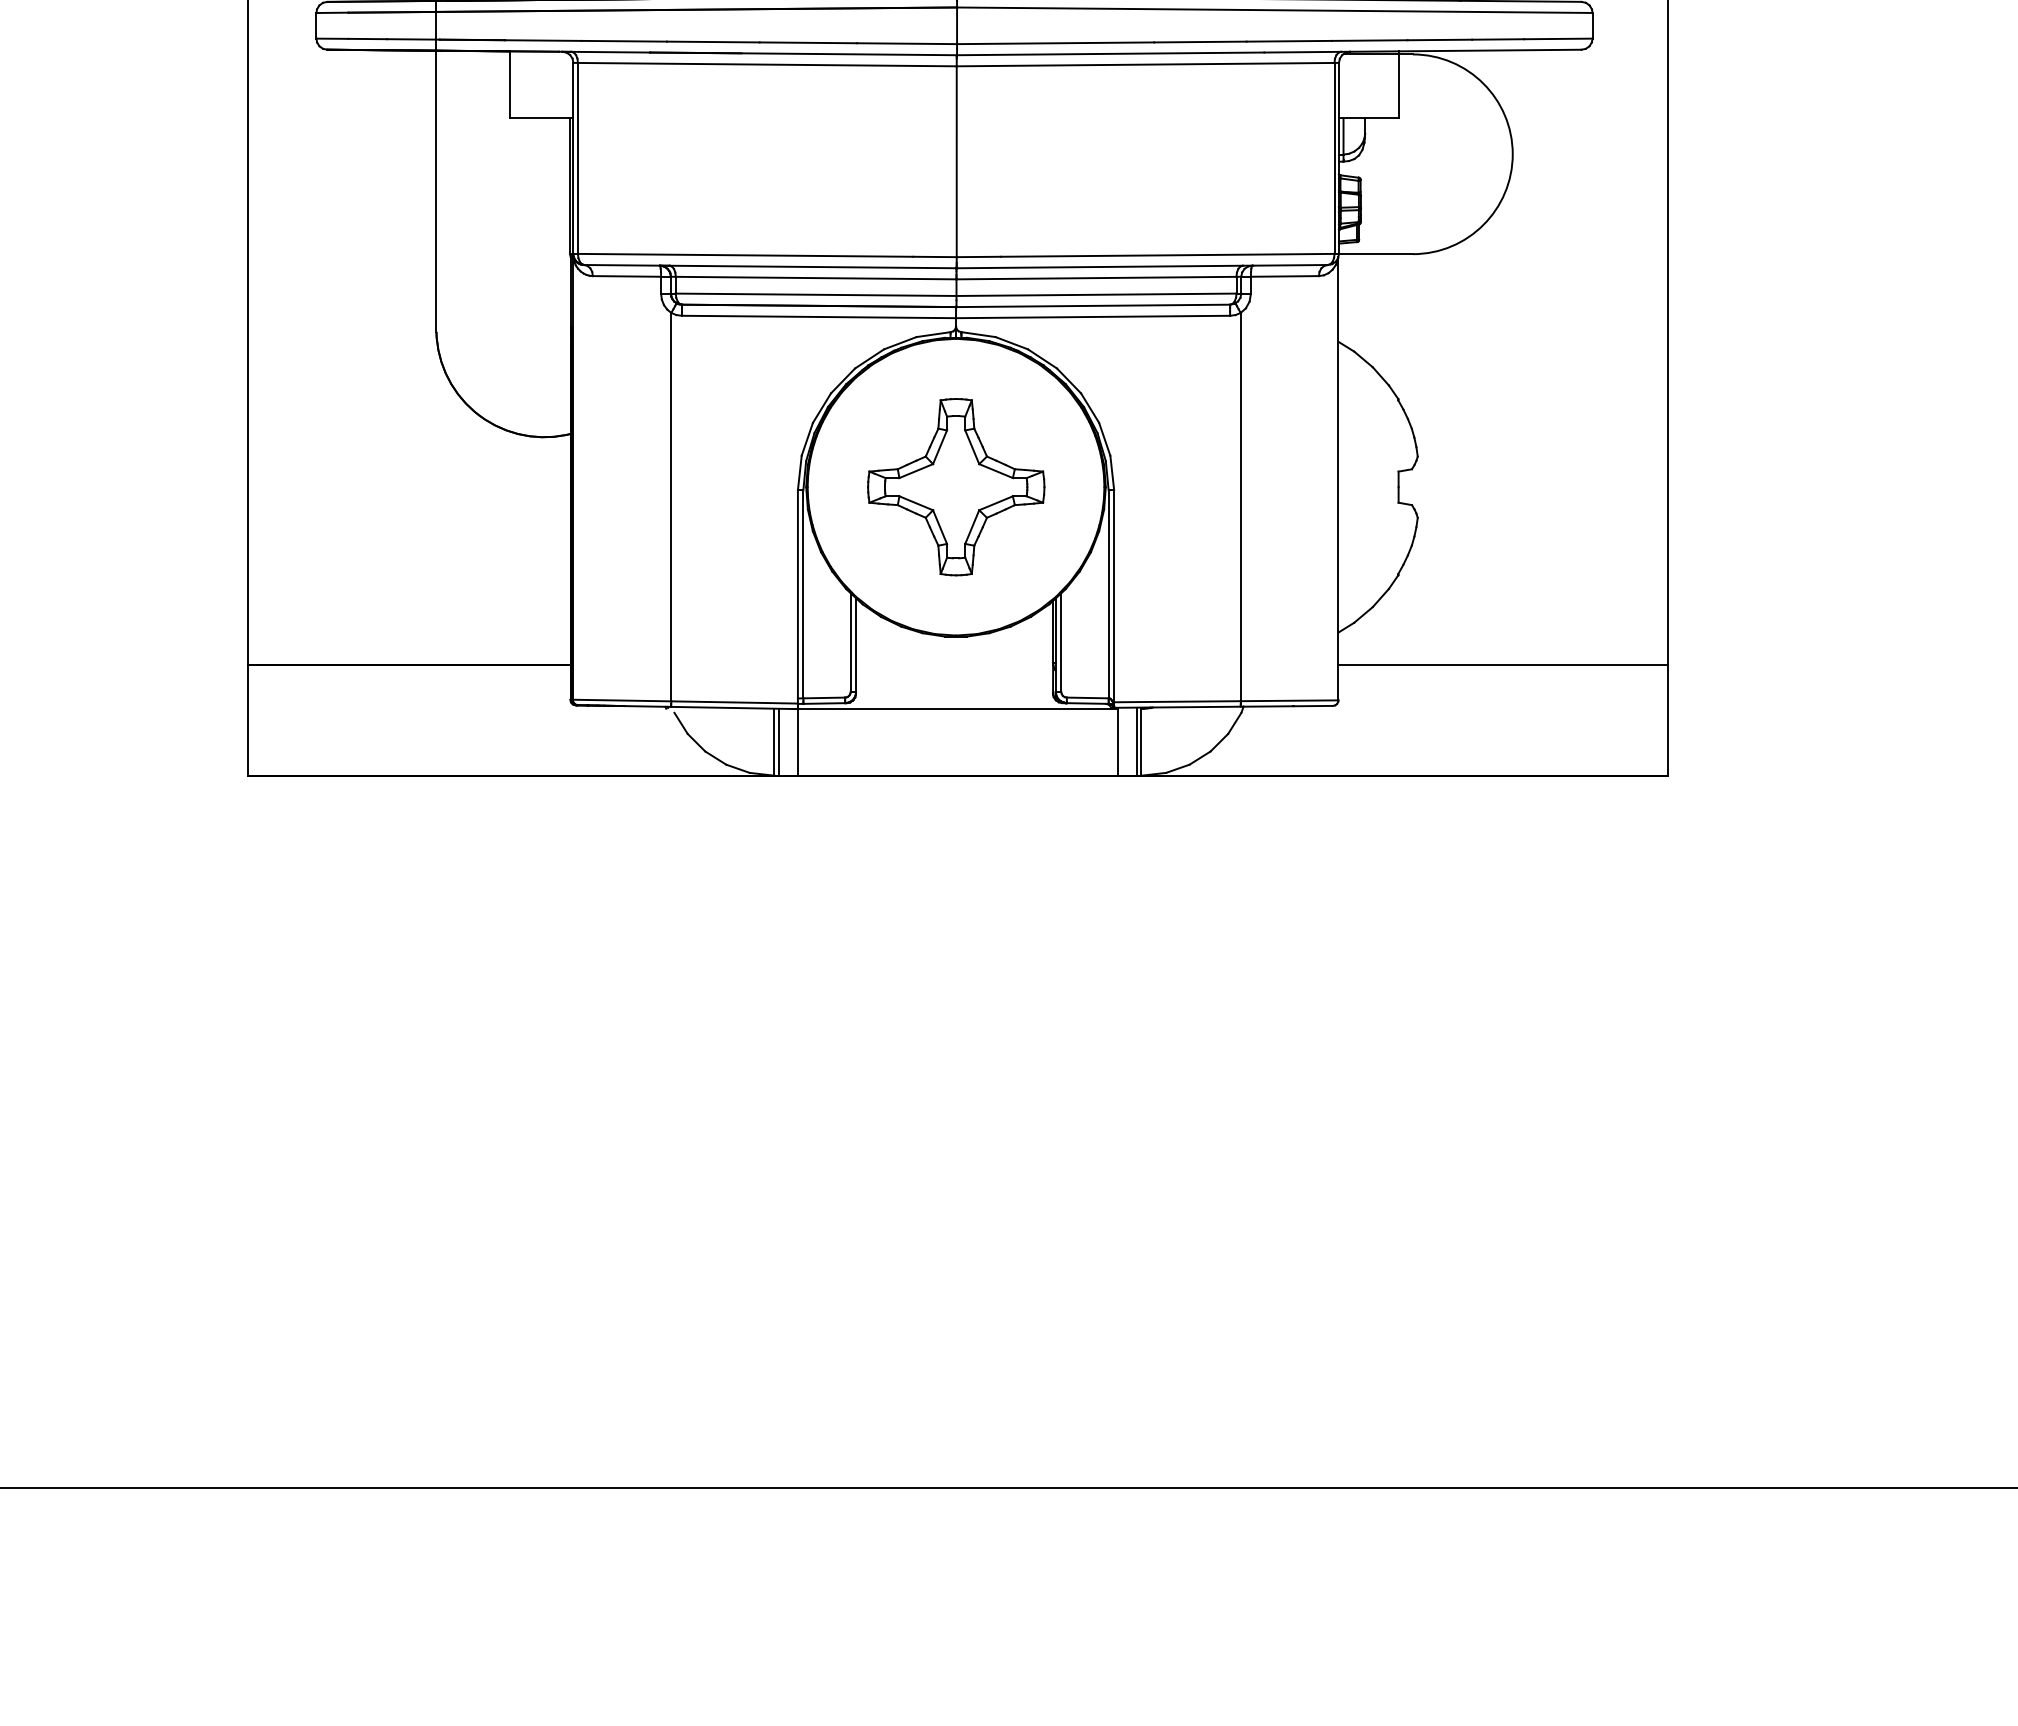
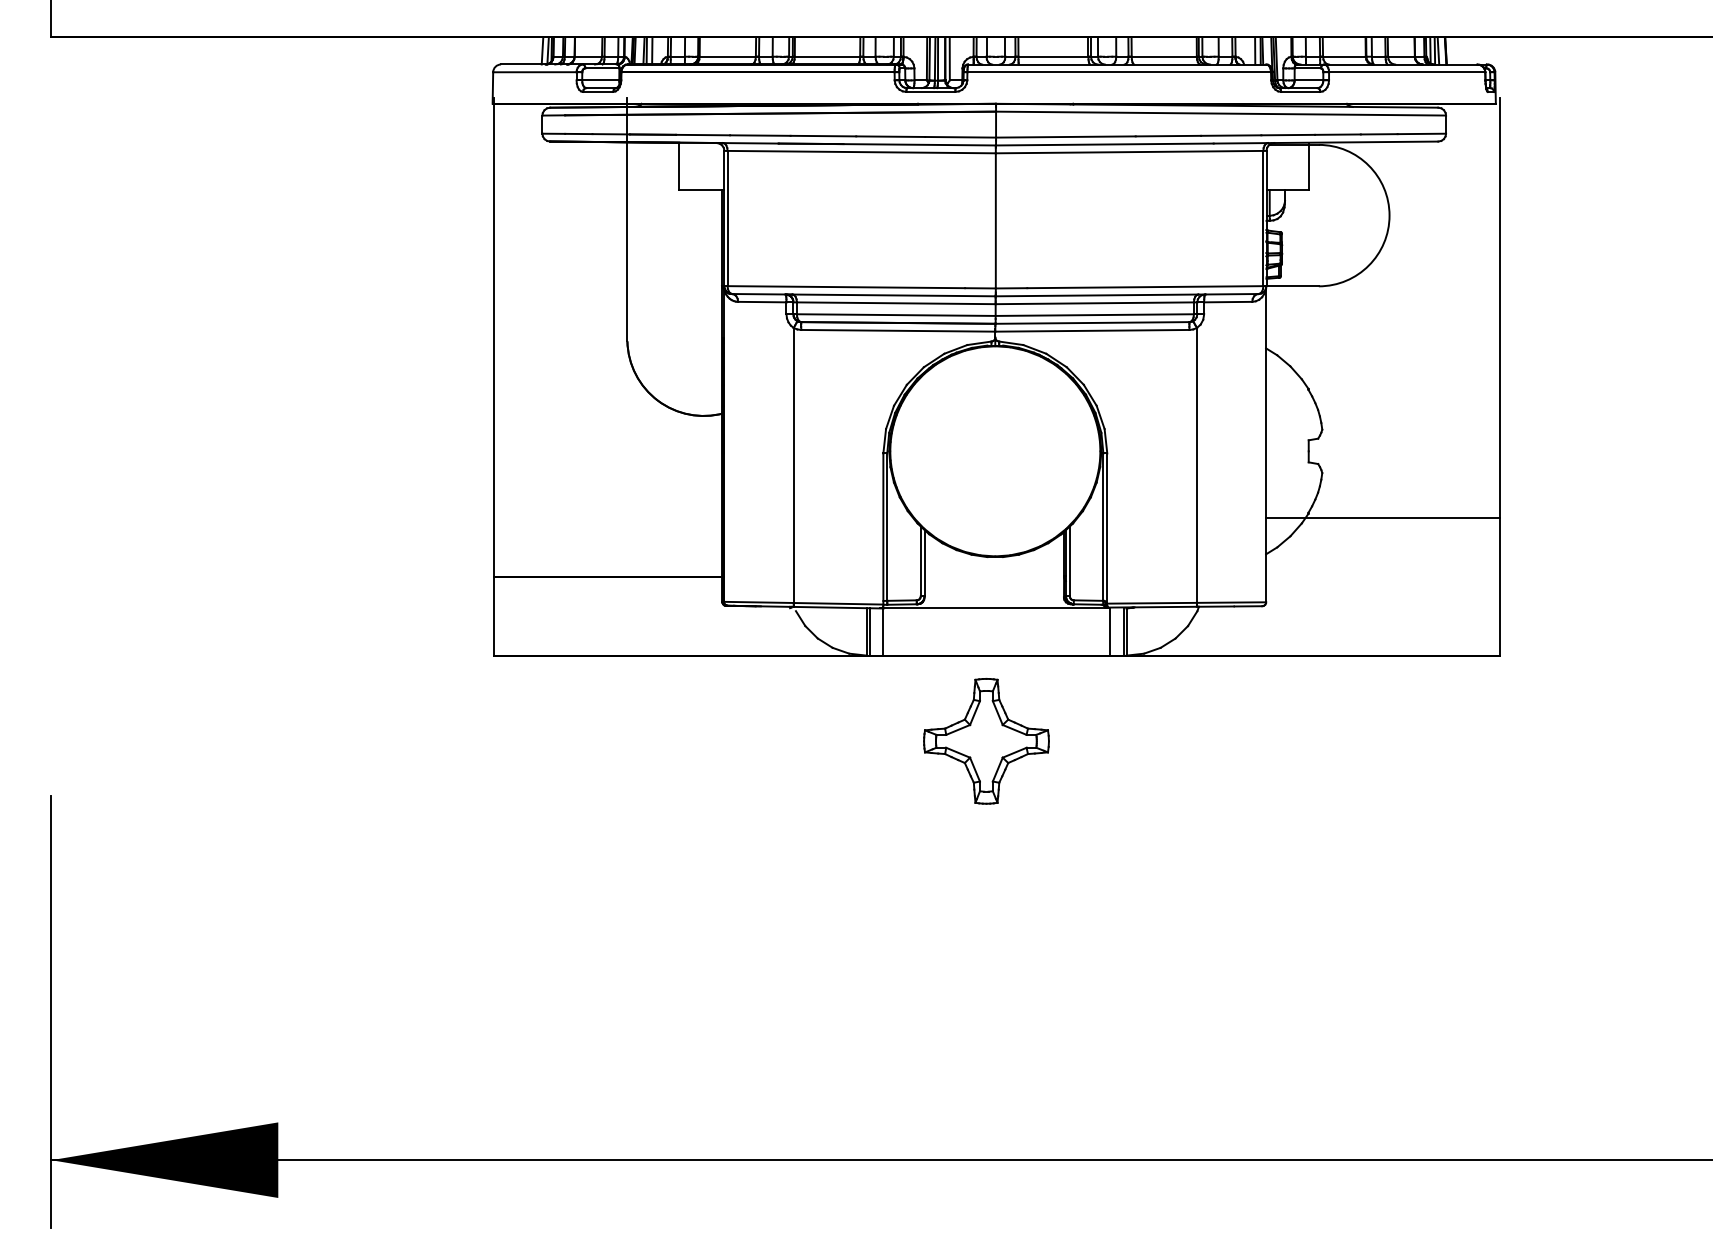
part: (956, 485) -> (986, 740), moved
line: (1502, 665) -> (1382, 518), moved

